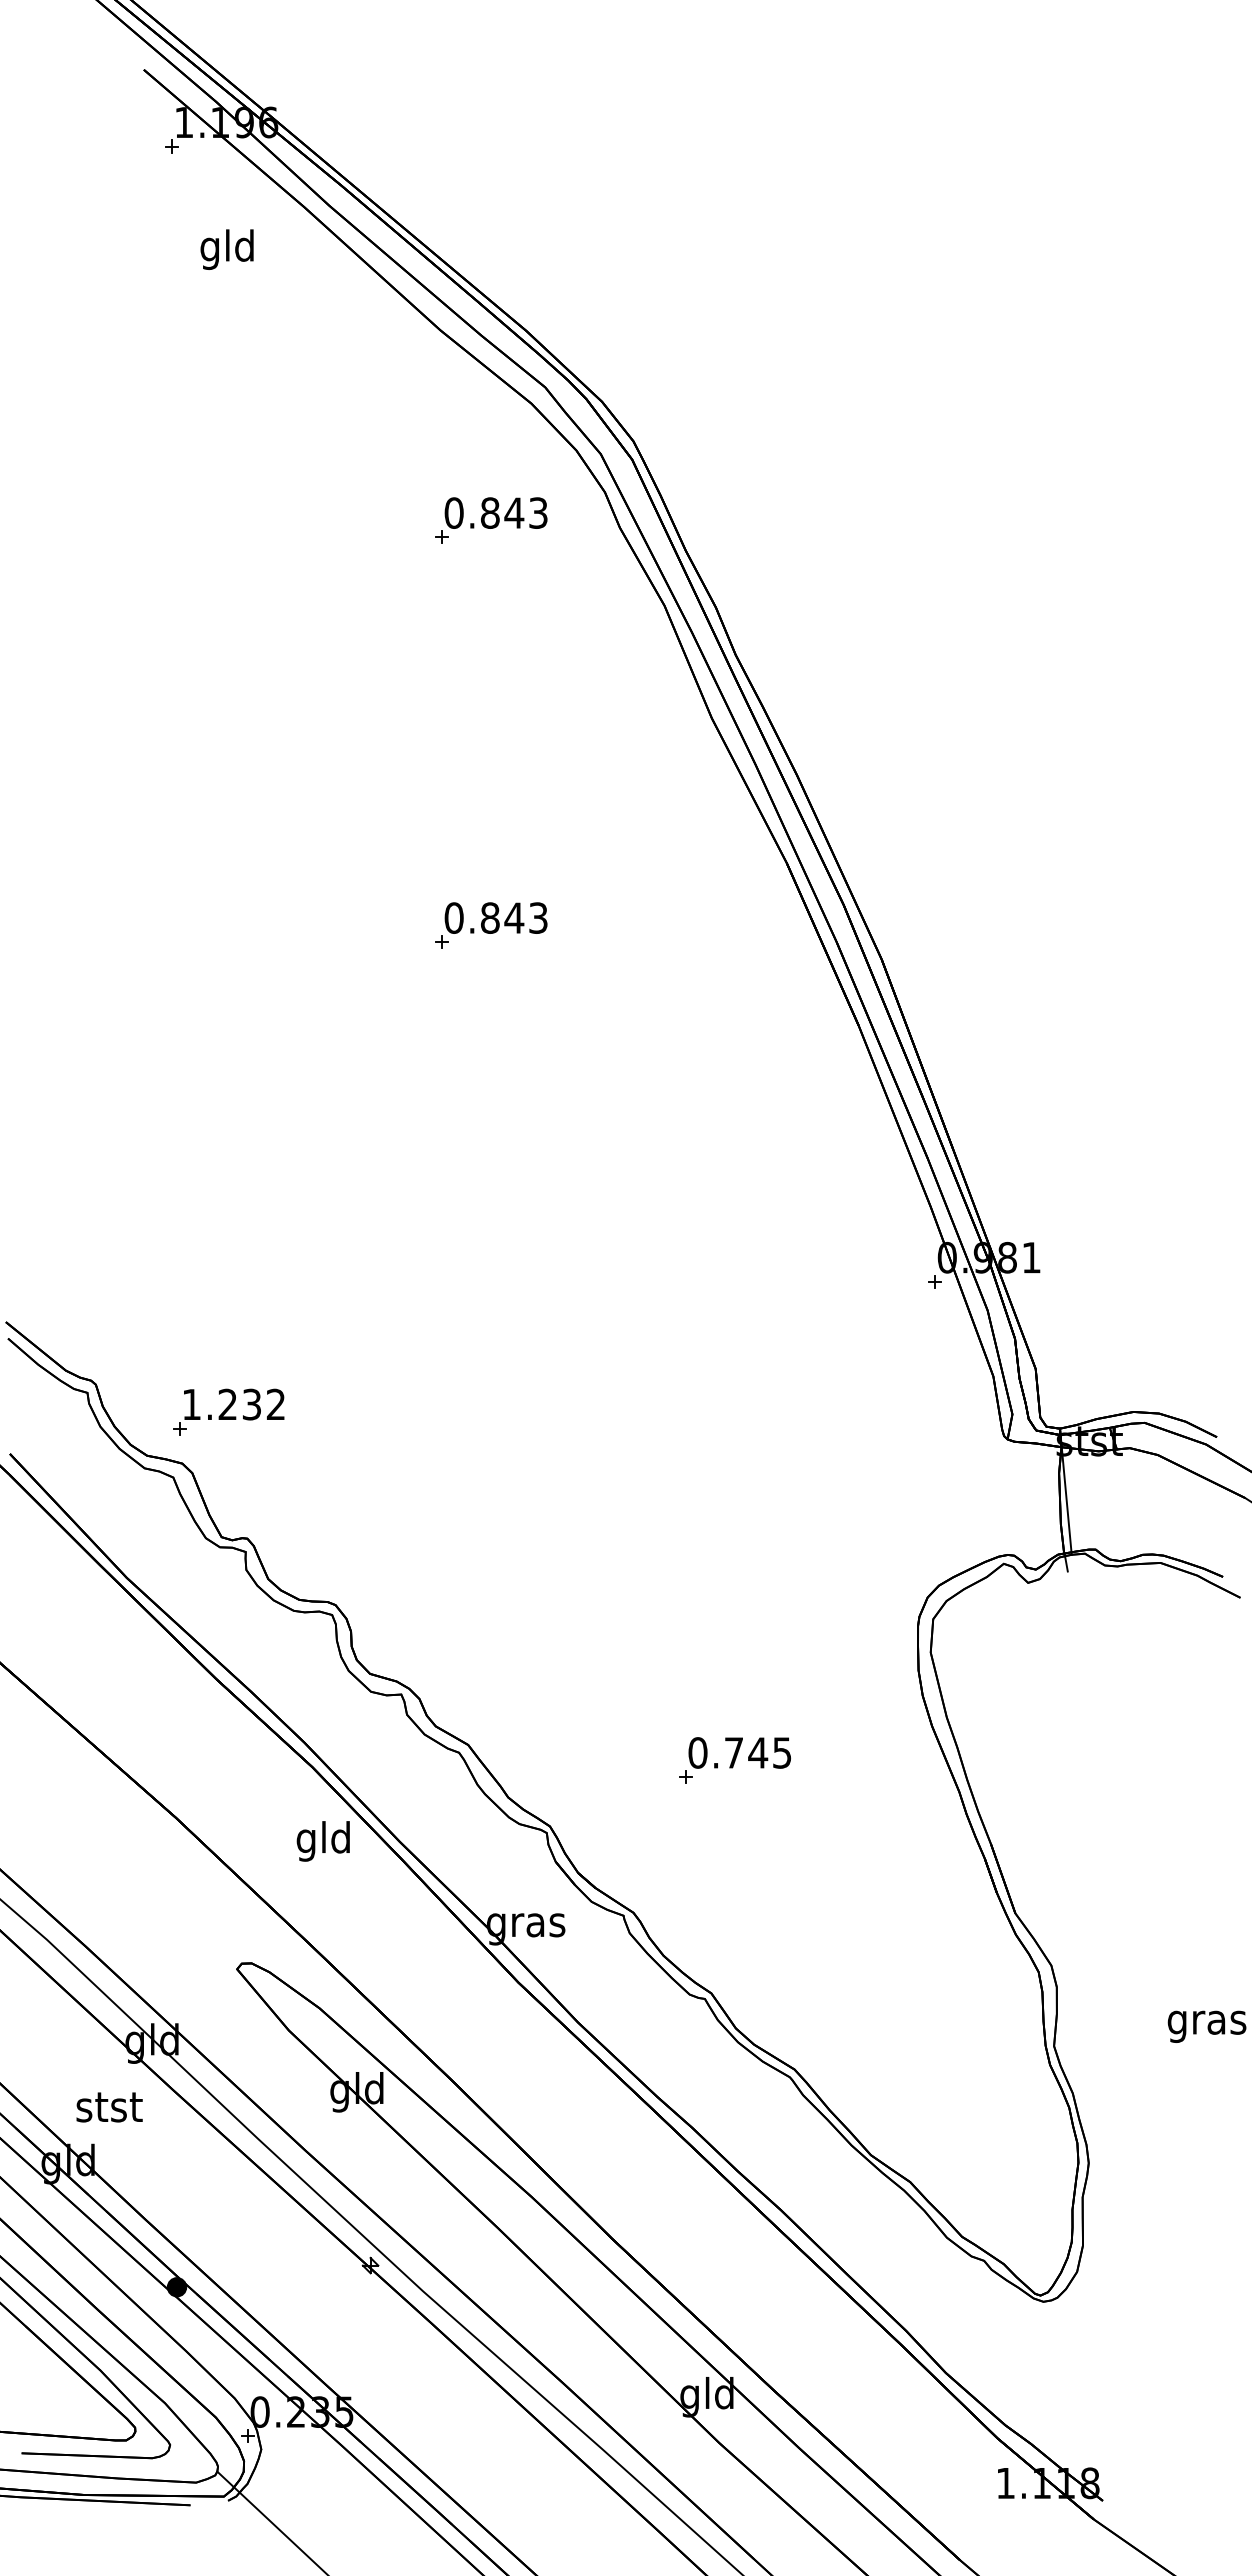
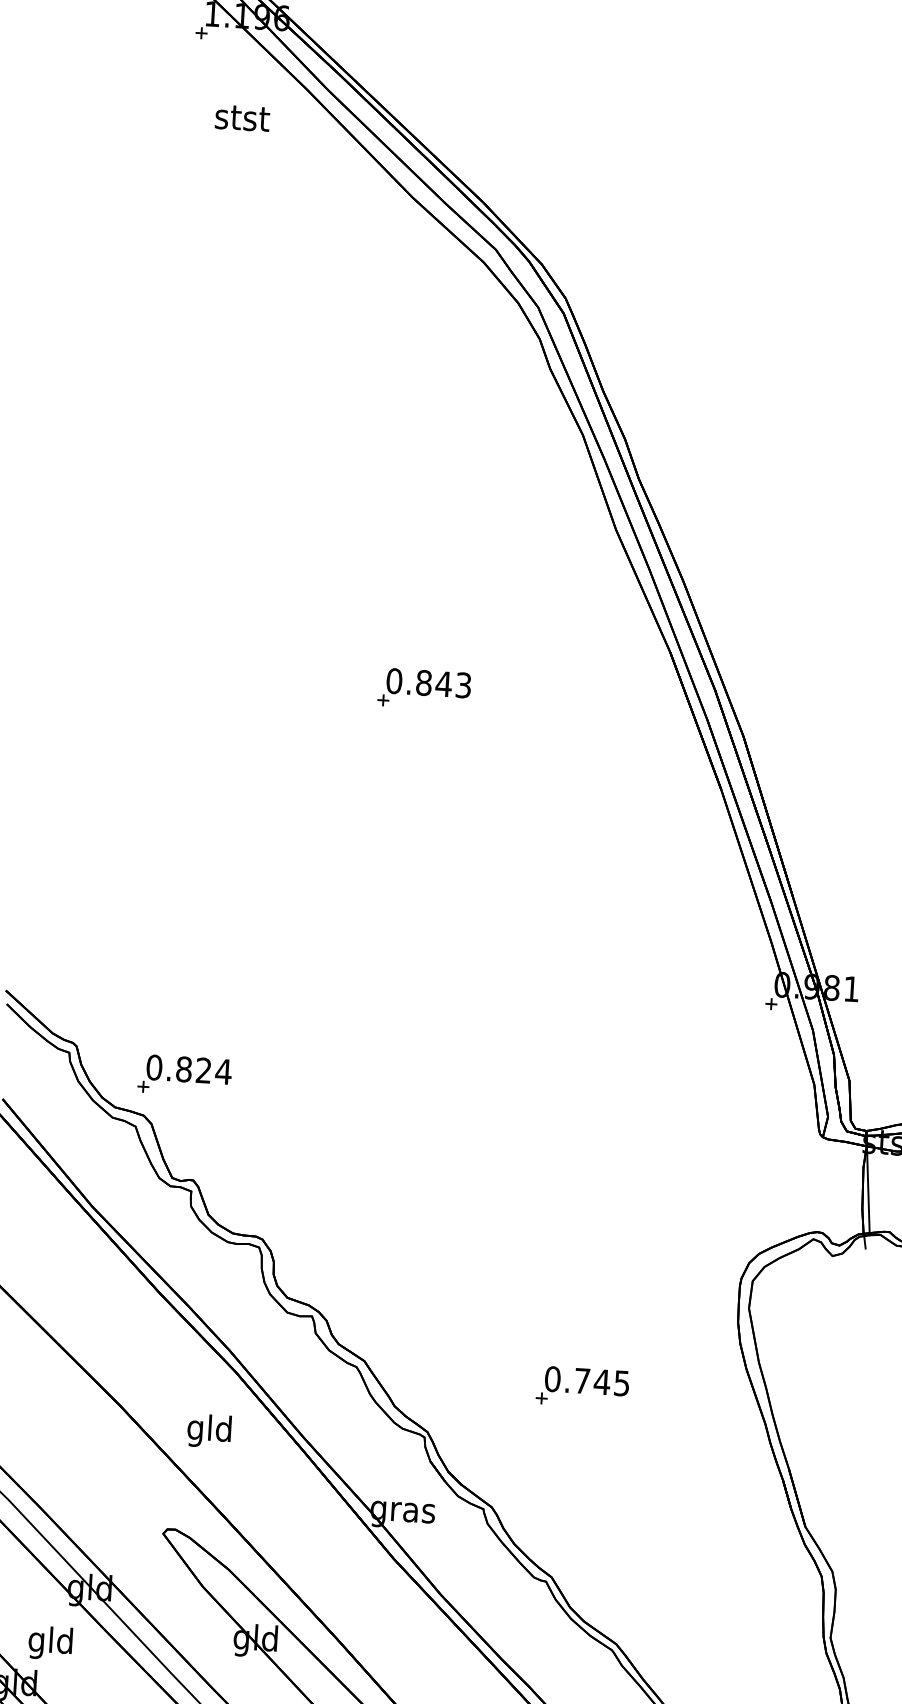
text: (228, 249) -> (242, 120), gld -> stst
part: (491, 520) -> (445, 356), removed
text: (234, 1404) -> (189, 1069), 1.232 -> 0.824
text: (322, 1841) -> (208, 1431), moved
text: (109, 2110) -> (51, 1643), stst -> gld

